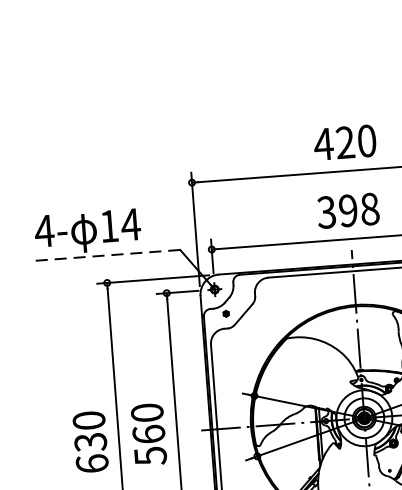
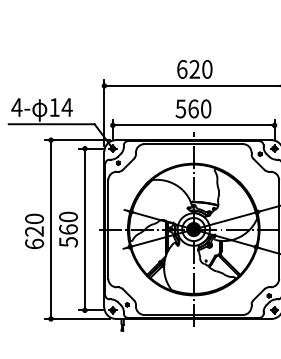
text: (322, 144) -> (181, 69), 420 -> 620
text: (348, 210) -> (193, 108), 398 -> 560
line: (106, 255) -> (51, 124), dashed -> solid
text: (90, 442) -> (34, 231), 630 -> 620

